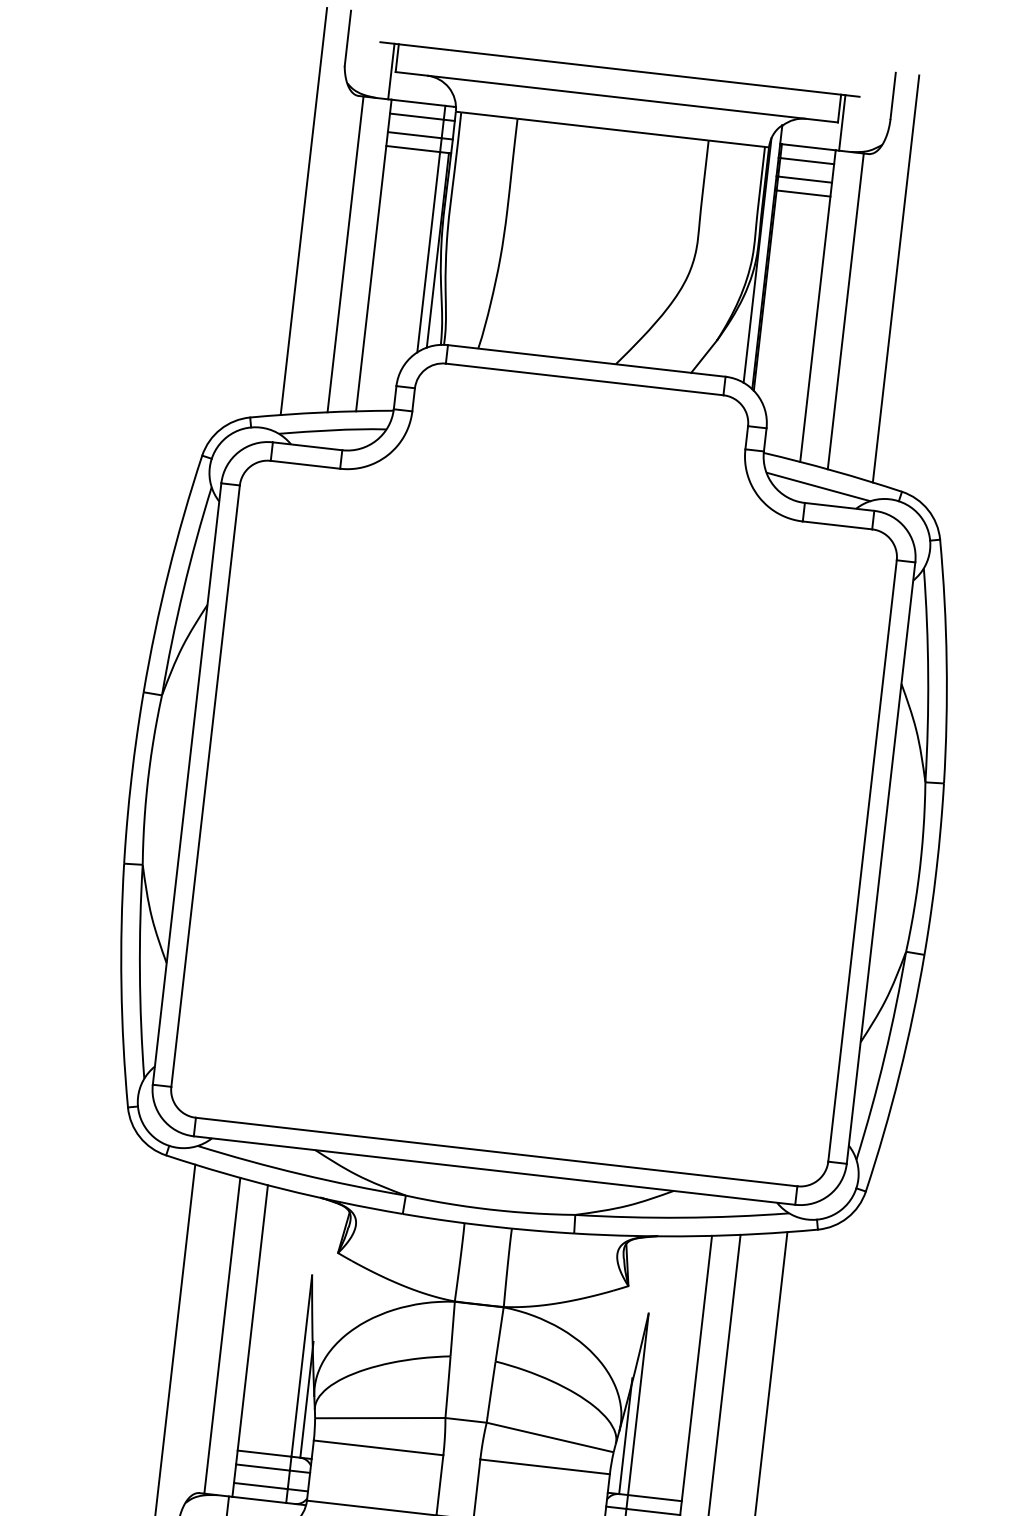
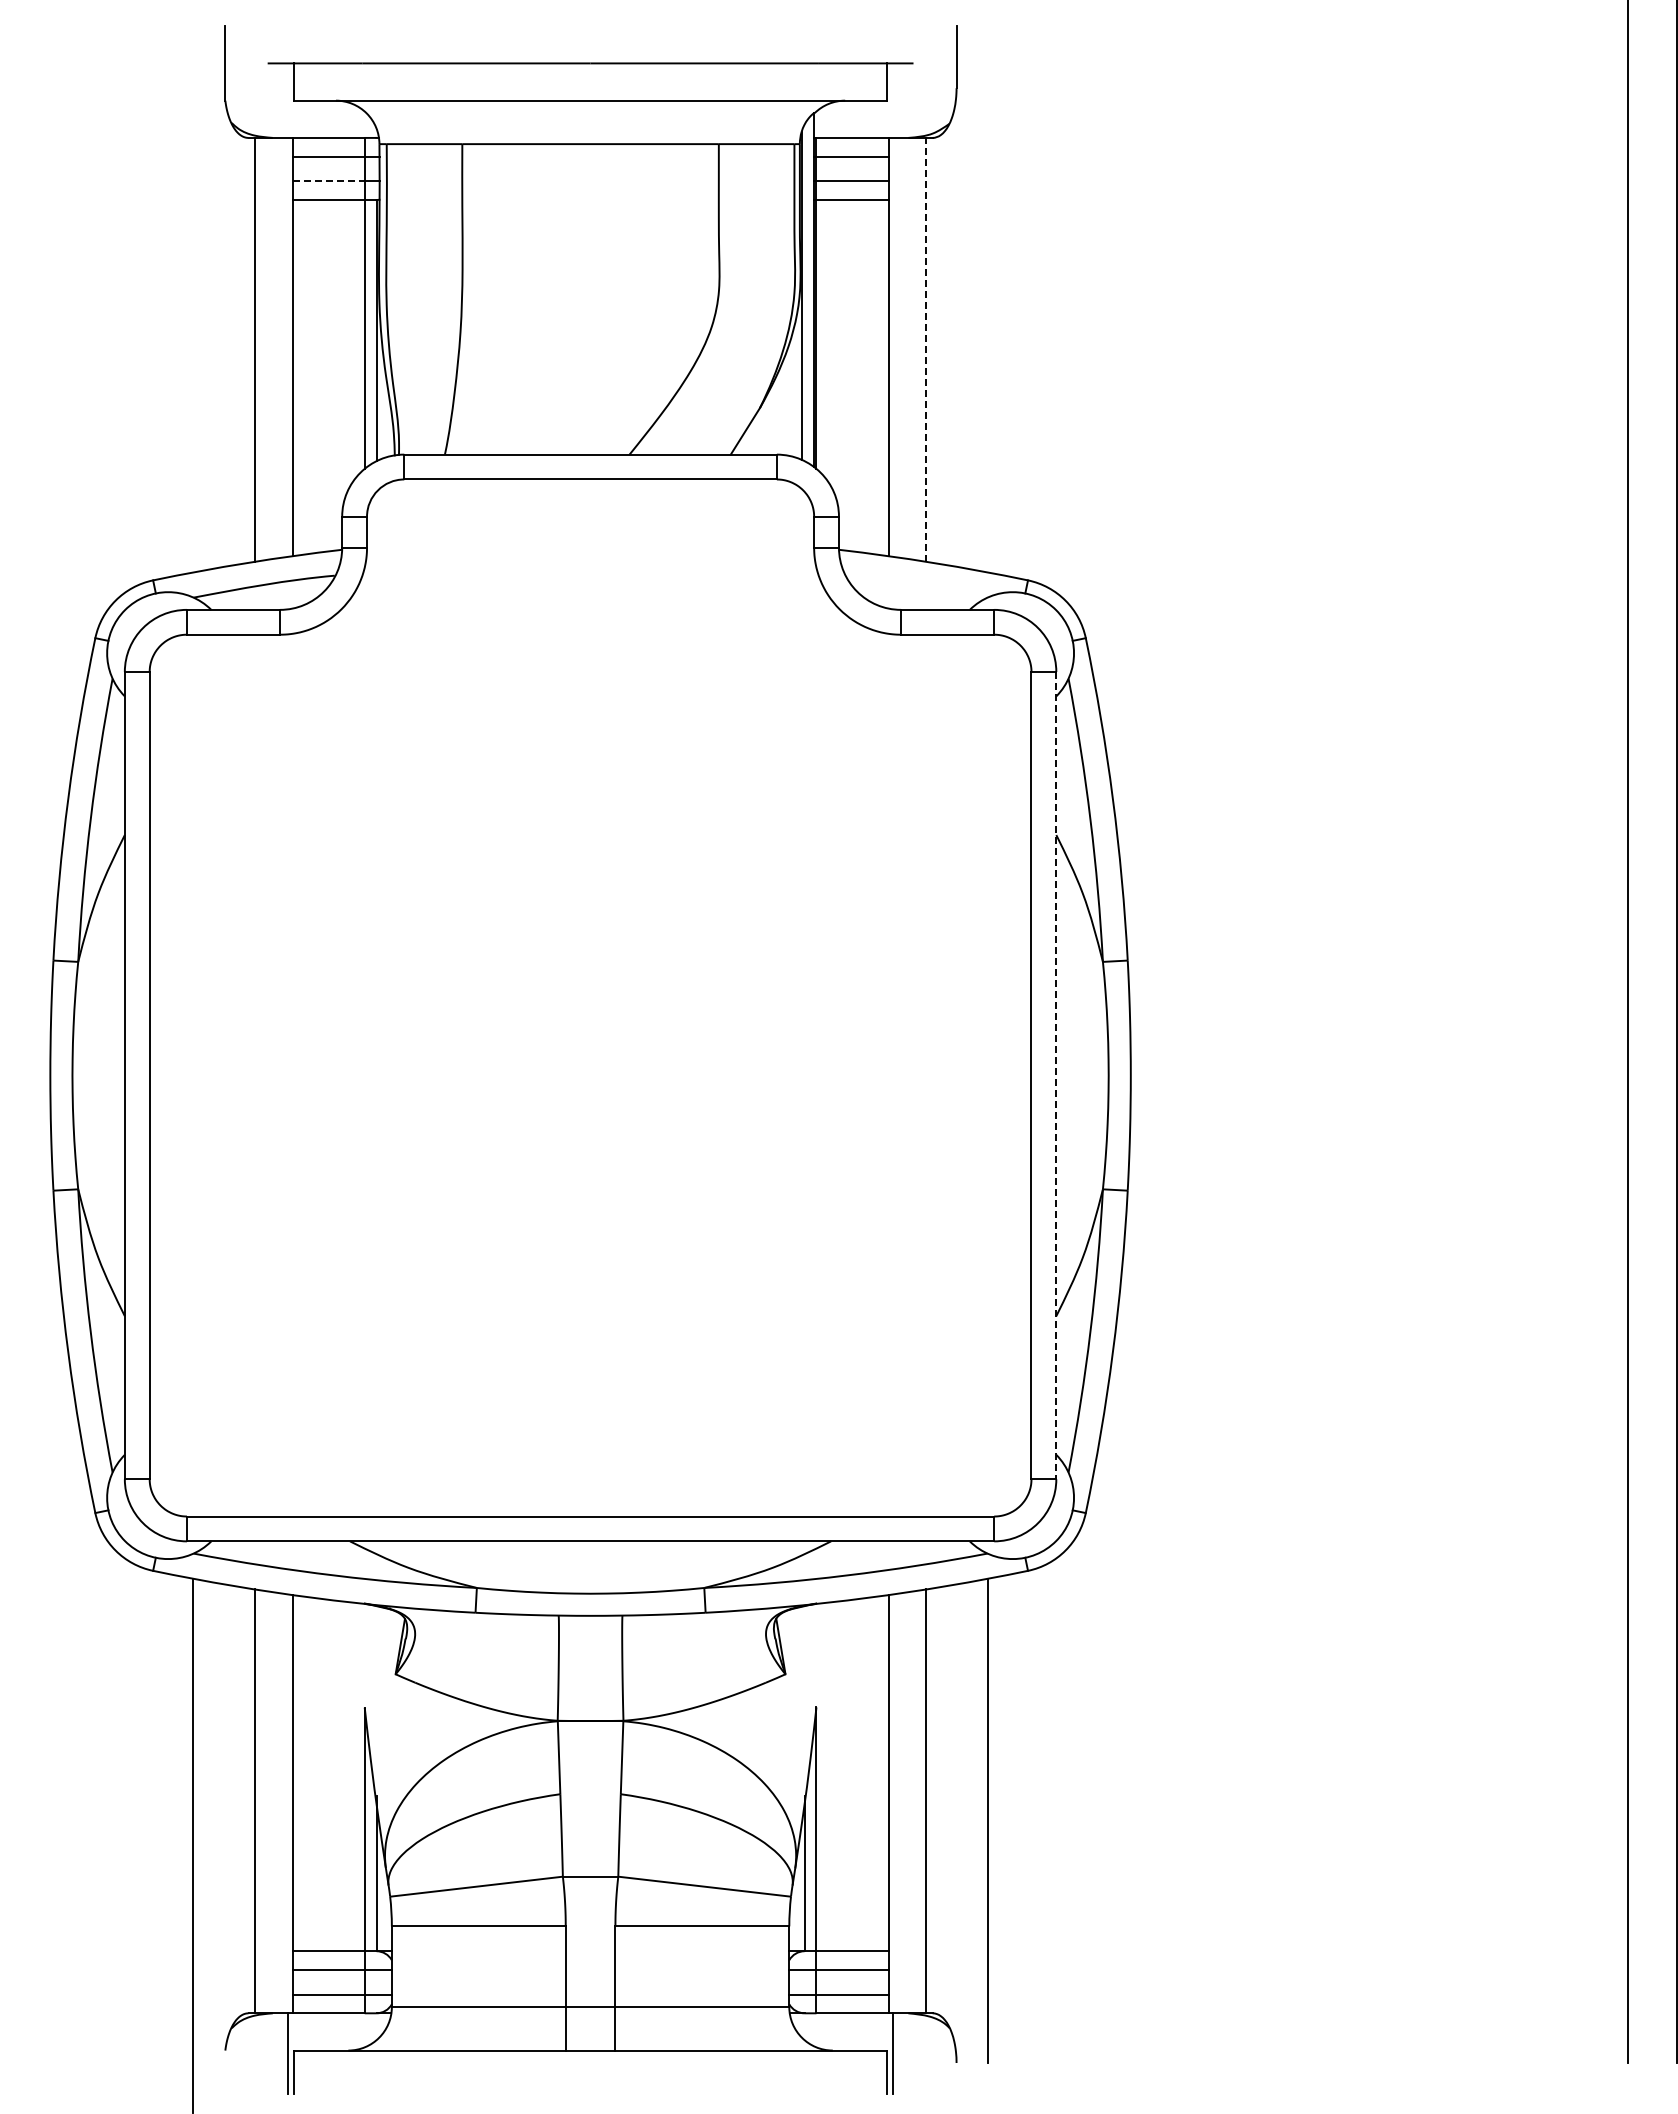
line: (391, 71) -> (287, 100), removed
line: (842, 122) -> (893, 100), removed
line: (415, 135) -> (329, 181), solid -> dashed
line: (304, 211) -> (193, 299), removed
line: (896, 279) -> (988, 299), removed
line: (845, 311) -> (926, 349), solid -> dashed
line: (818, 486) -> (916, 586), removed
line: (881, 863) -> (1056, 1075), solid -> dashed

